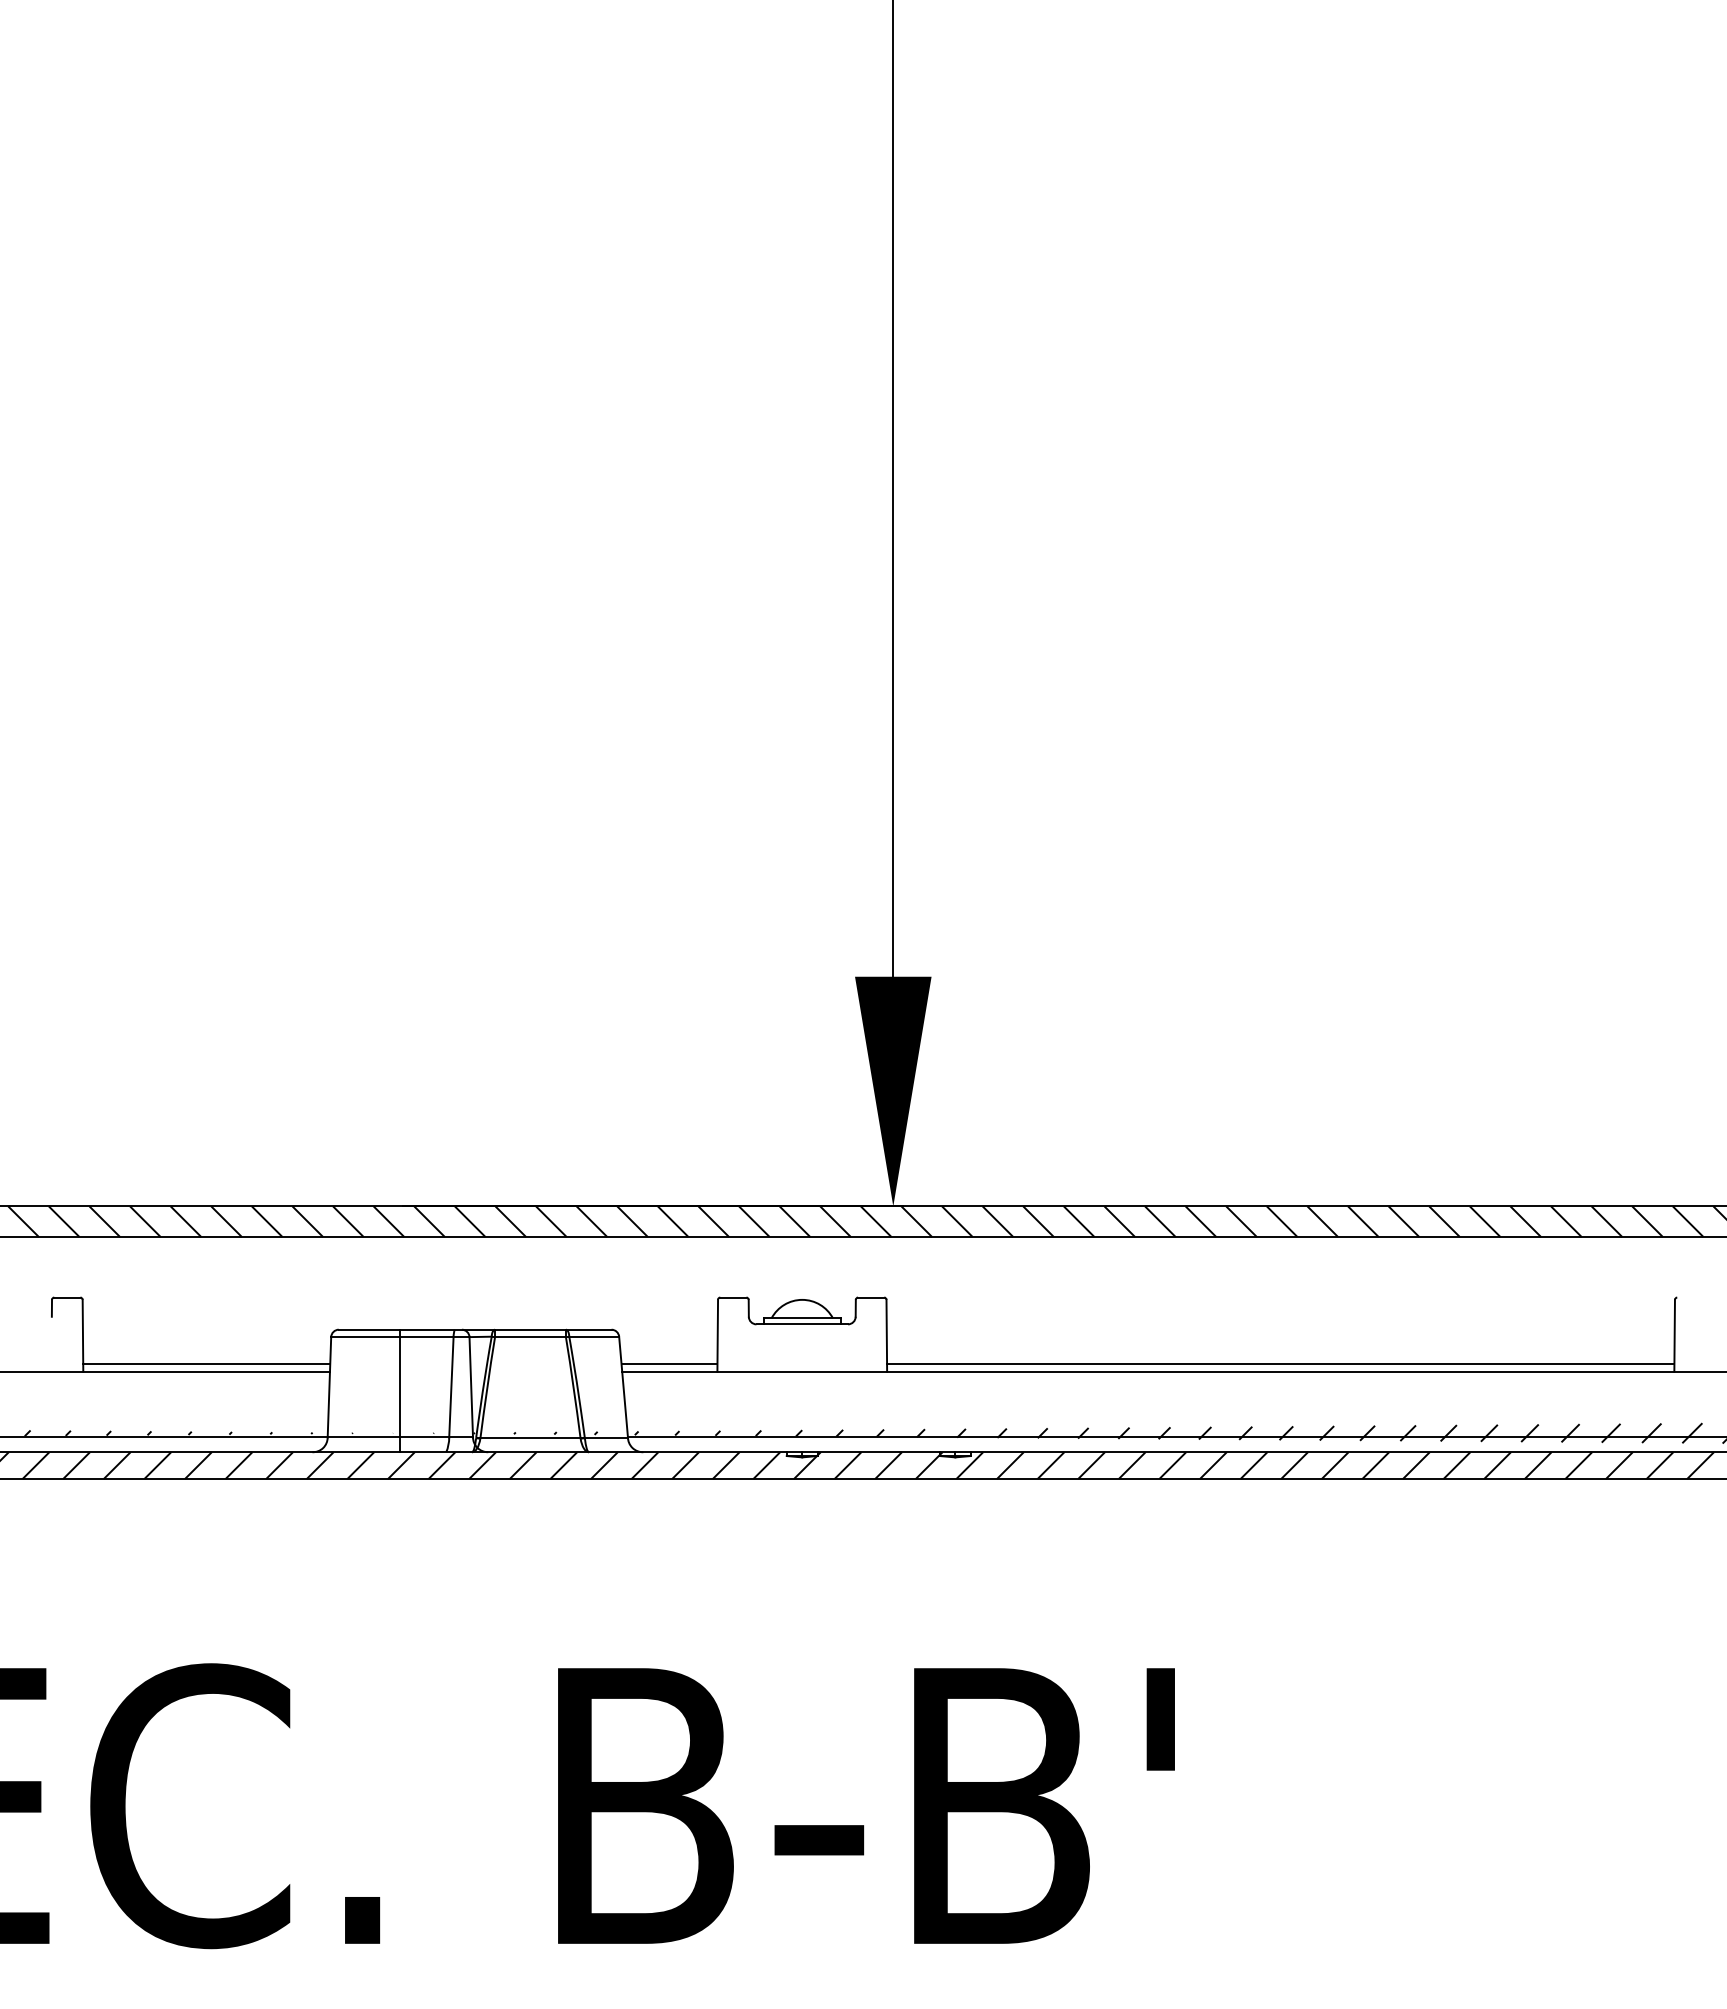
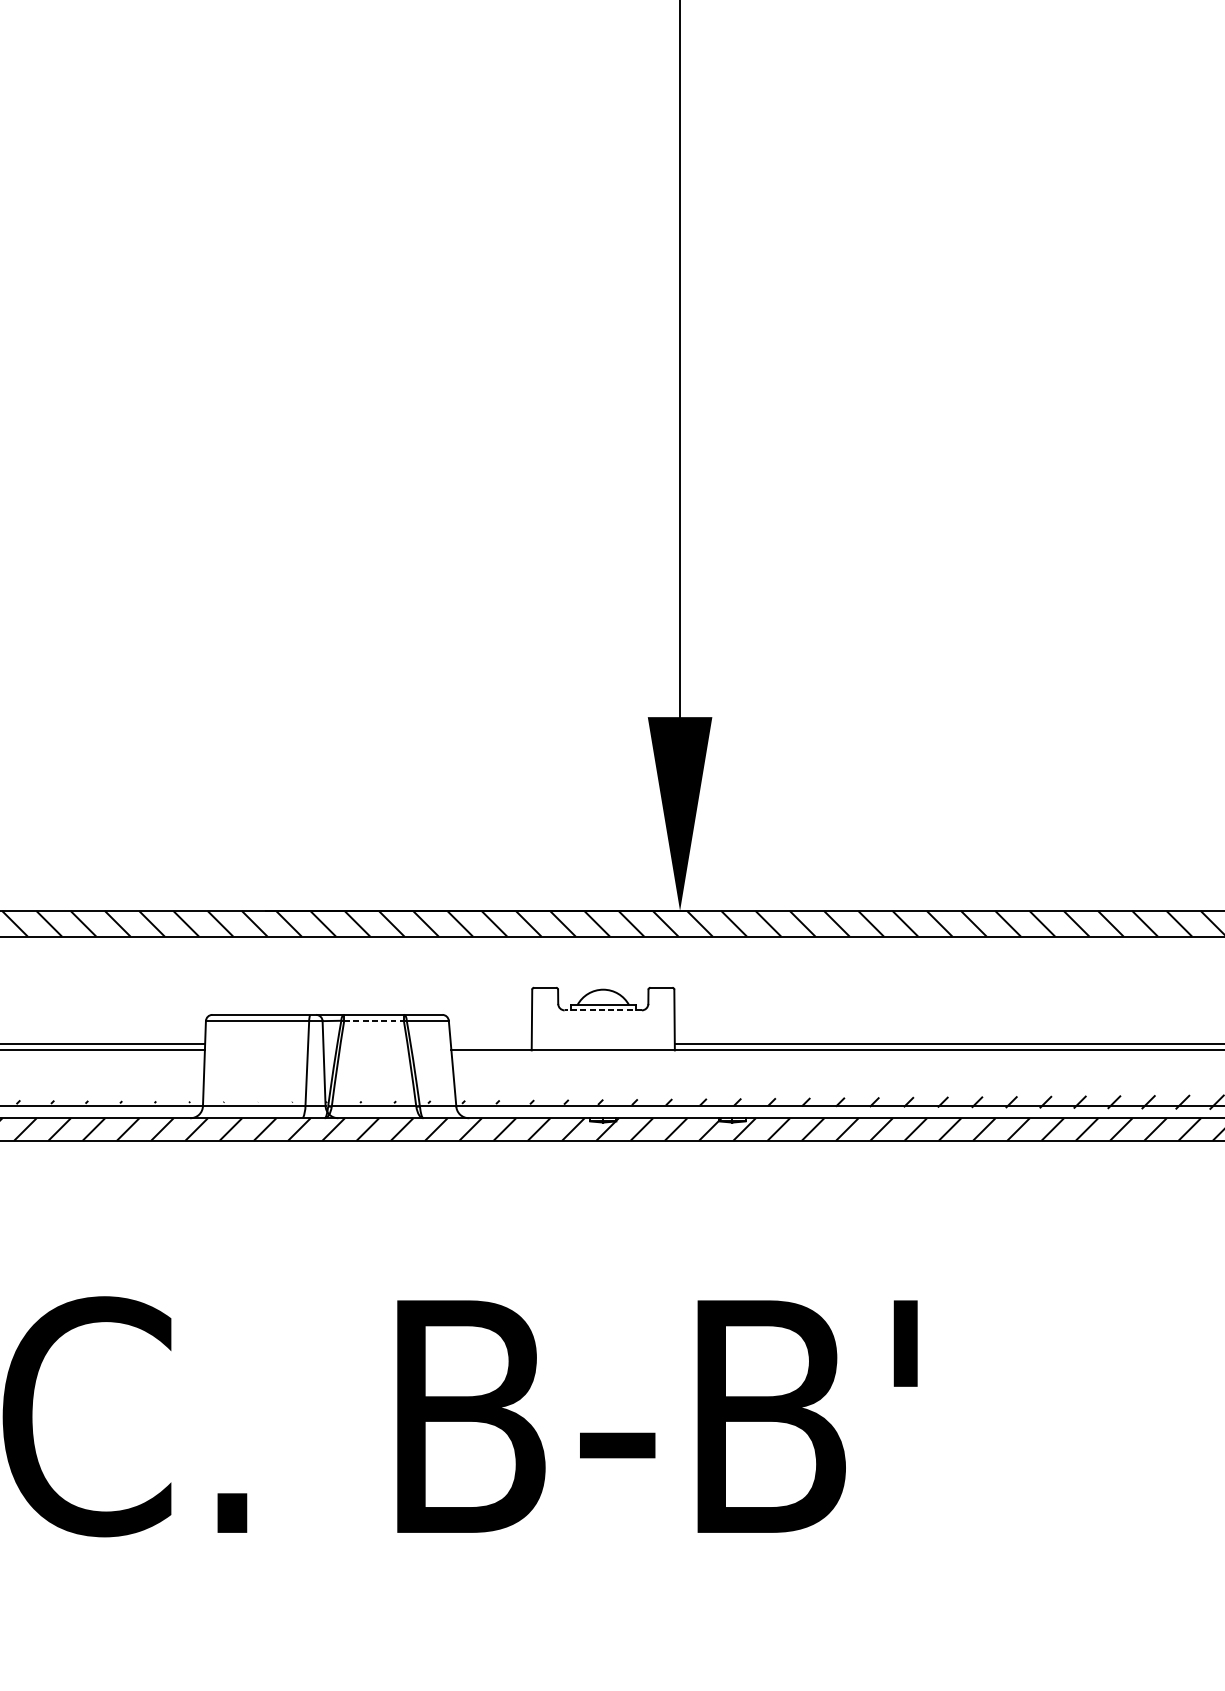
line: (802, 1324) -> (603, 1010), solid -> dashed
line: (531, 1337) -> (374, 1021), solid -> dashed
line: (669, 1364) -> (491, 1044), removed
line: (400, 1390) -> (264, 1066), removed

